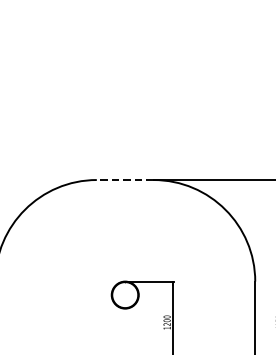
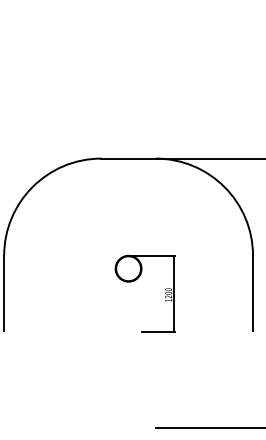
line: (125, 179) -> (128, 158), dashed -> solid

